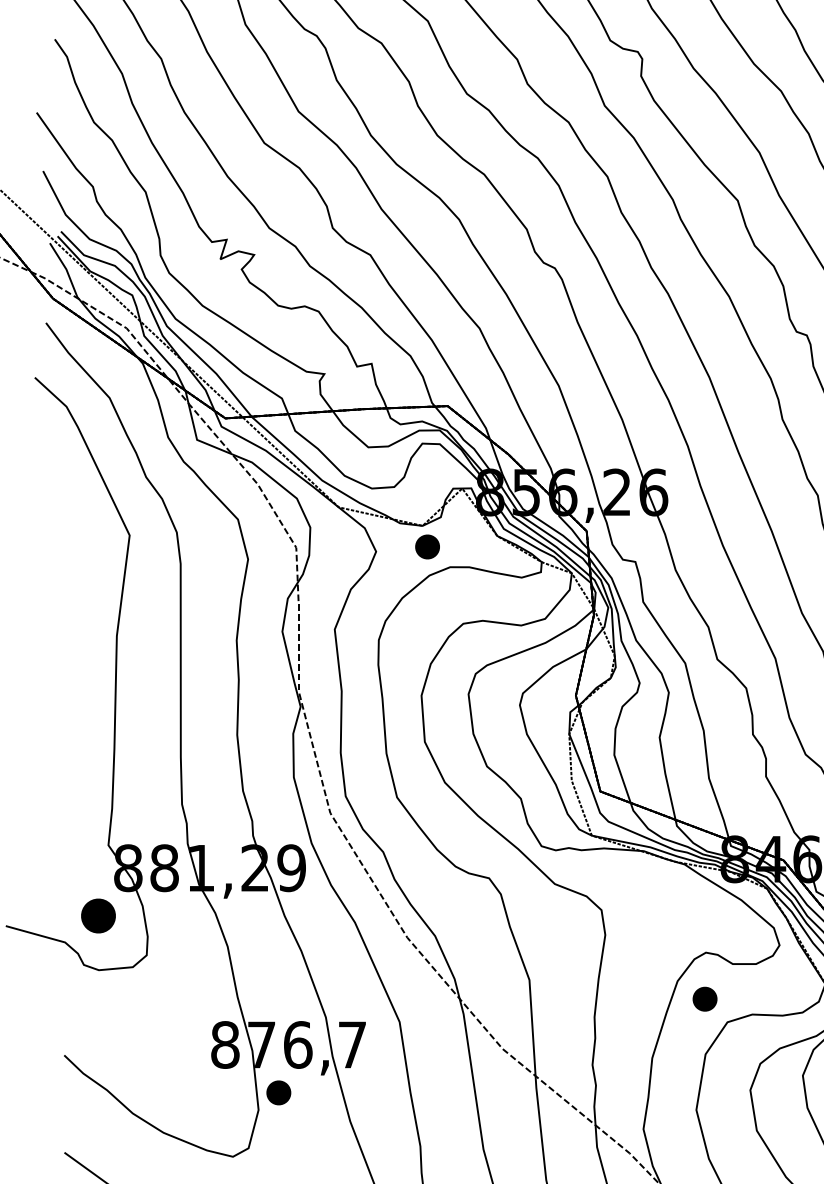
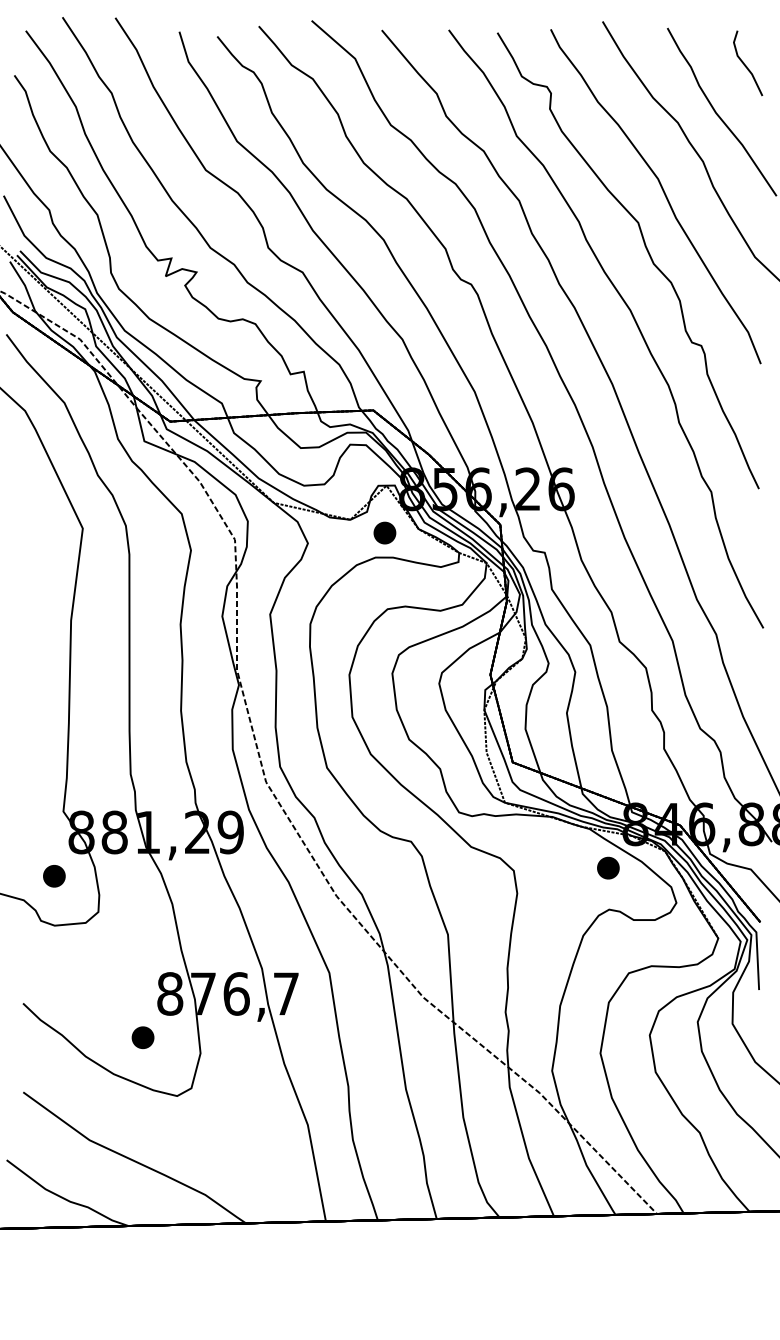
part: (427, 546) -> (384, 532), moved
part: (98, 916) -> (54, 876), size x0.71
part: (705, 998) -> (608, 867), moved
part: (278, 1092) -> (142, 1037), moved

